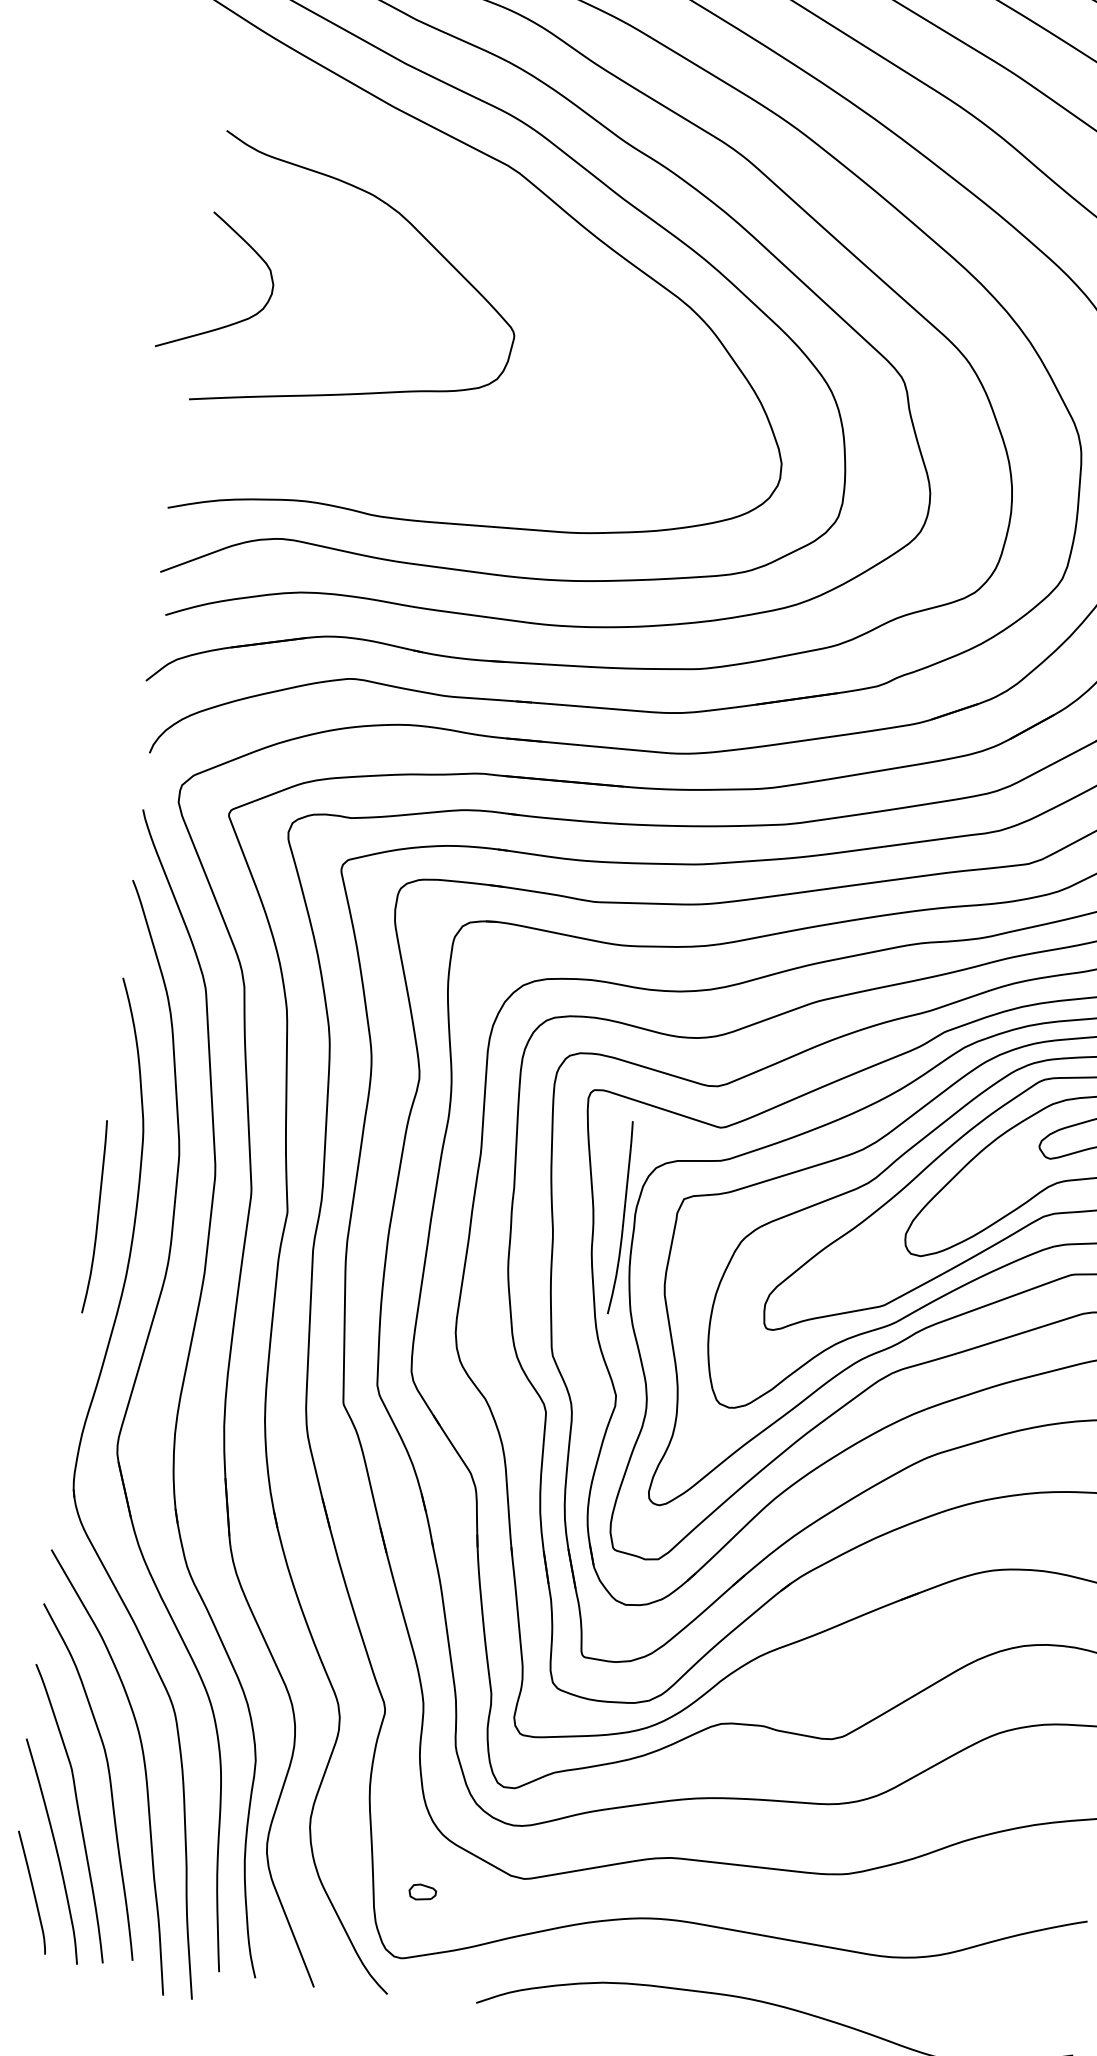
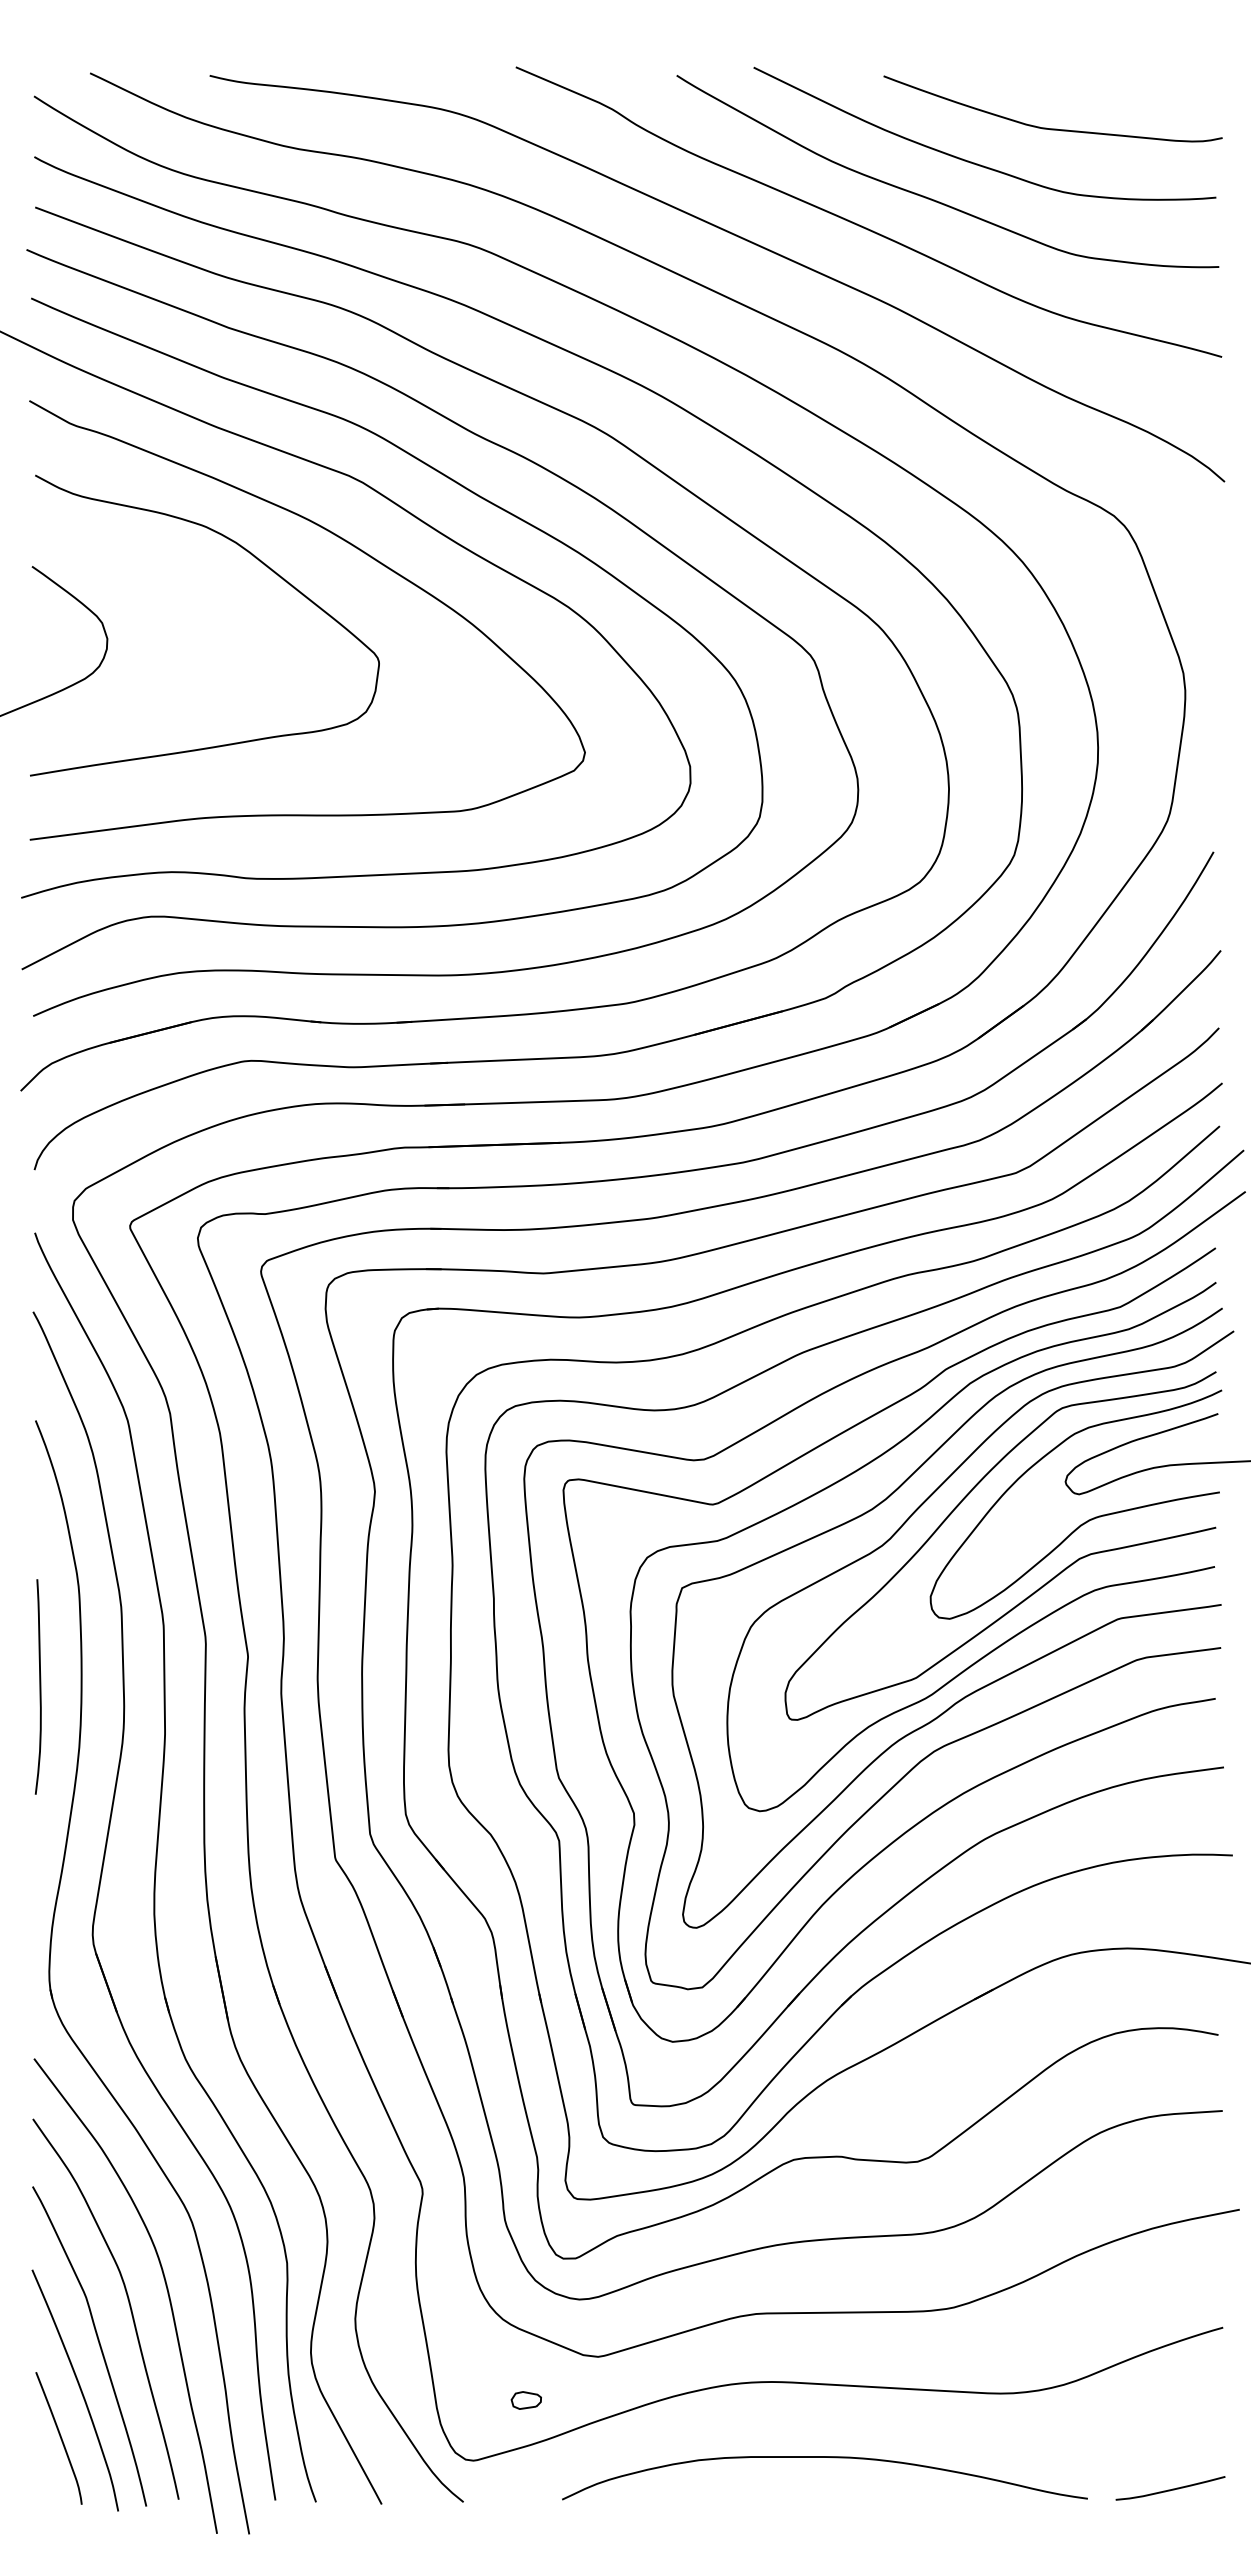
curve: (503, 229) -> (352, 546), added
curve: (623, 1217) -> (617, 1616), removed
part: (421, 1892) -> (525, 2400), moved

